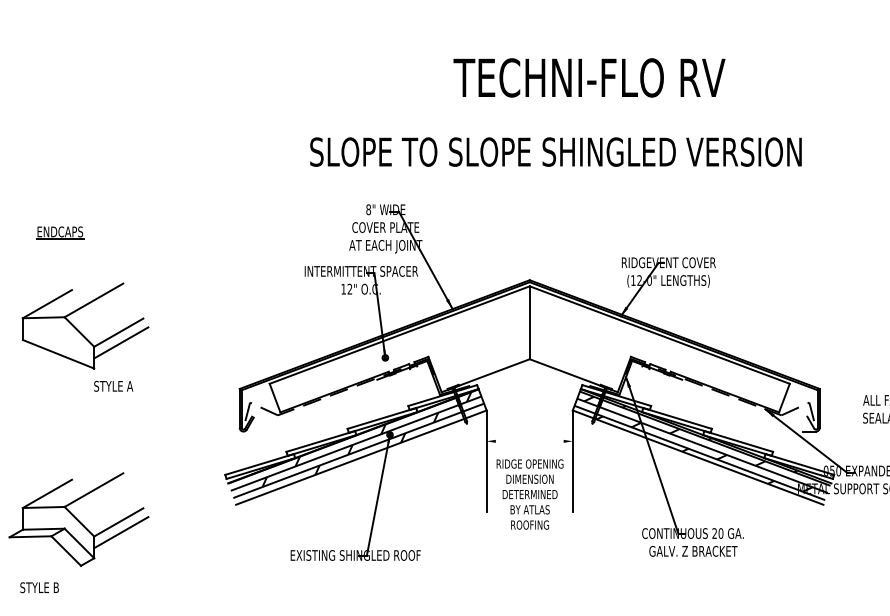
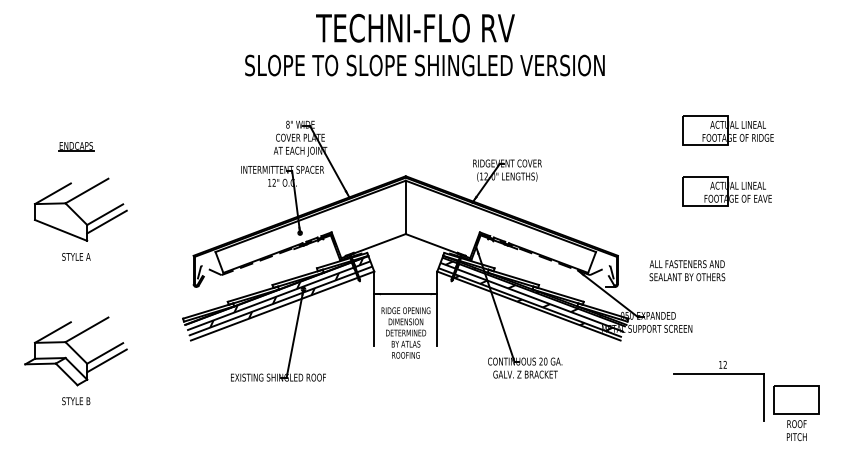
text: (589, 76) -> (415, 27), moved
text: (555, 152) -> (424, 65), moved
part: (60, 232) -> (76, 146), moved
text: (113, 385) -> (76, 256), moved
line: (529, 441) -> (405, 294), added
text: (39, 588) -> (76, 401), moved

